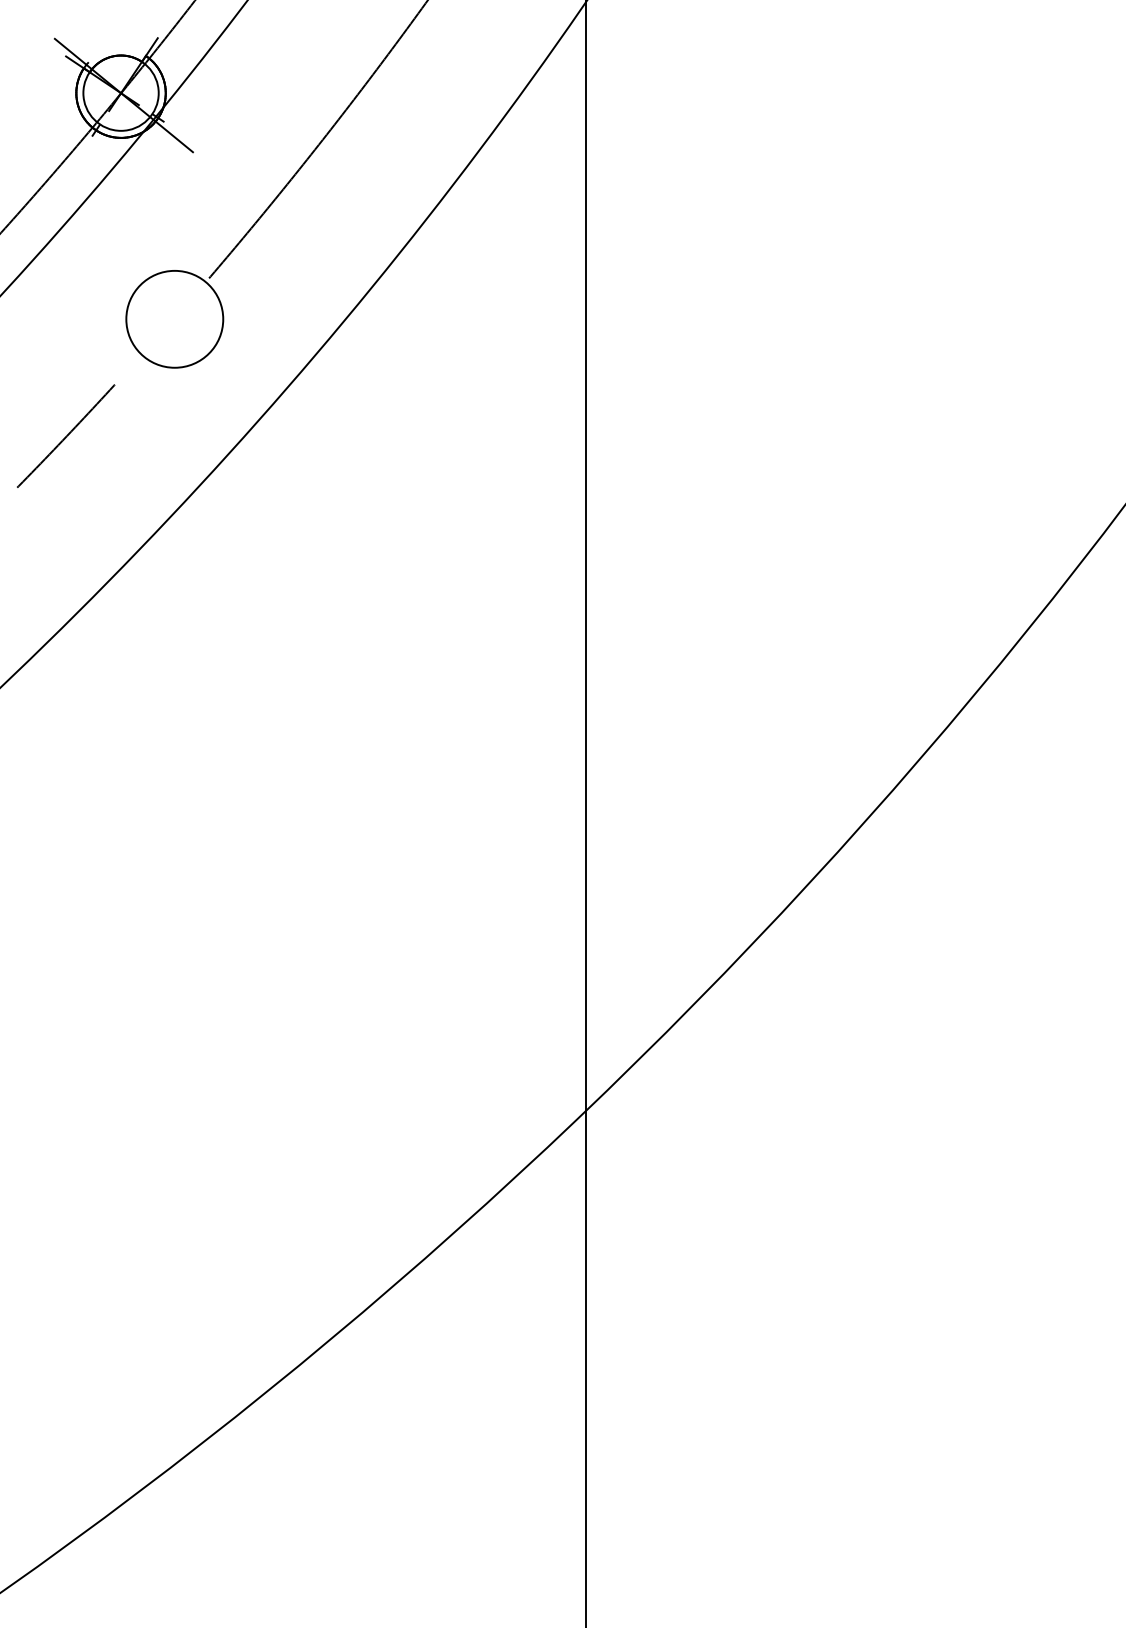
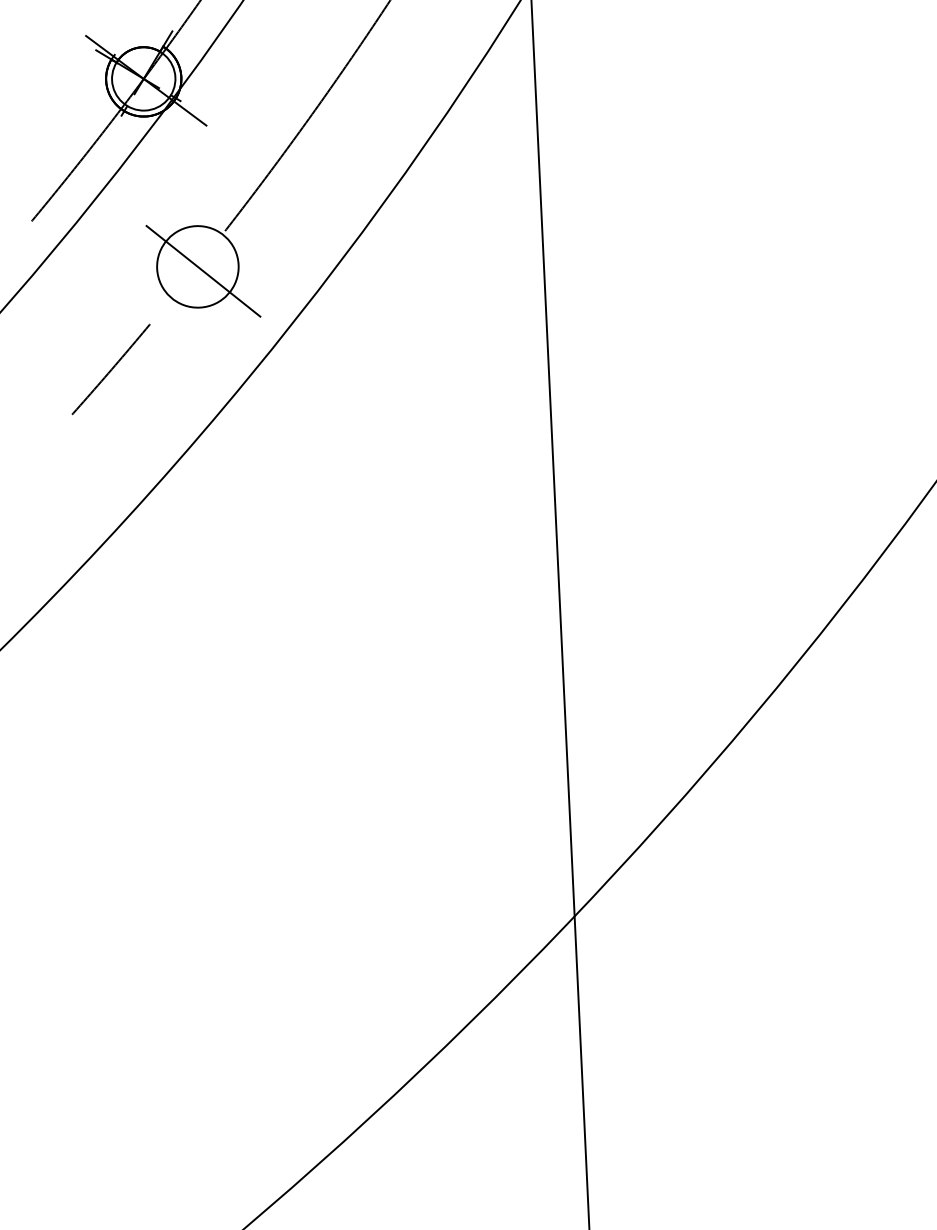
line: (180, 324) -> (202, 271), added

